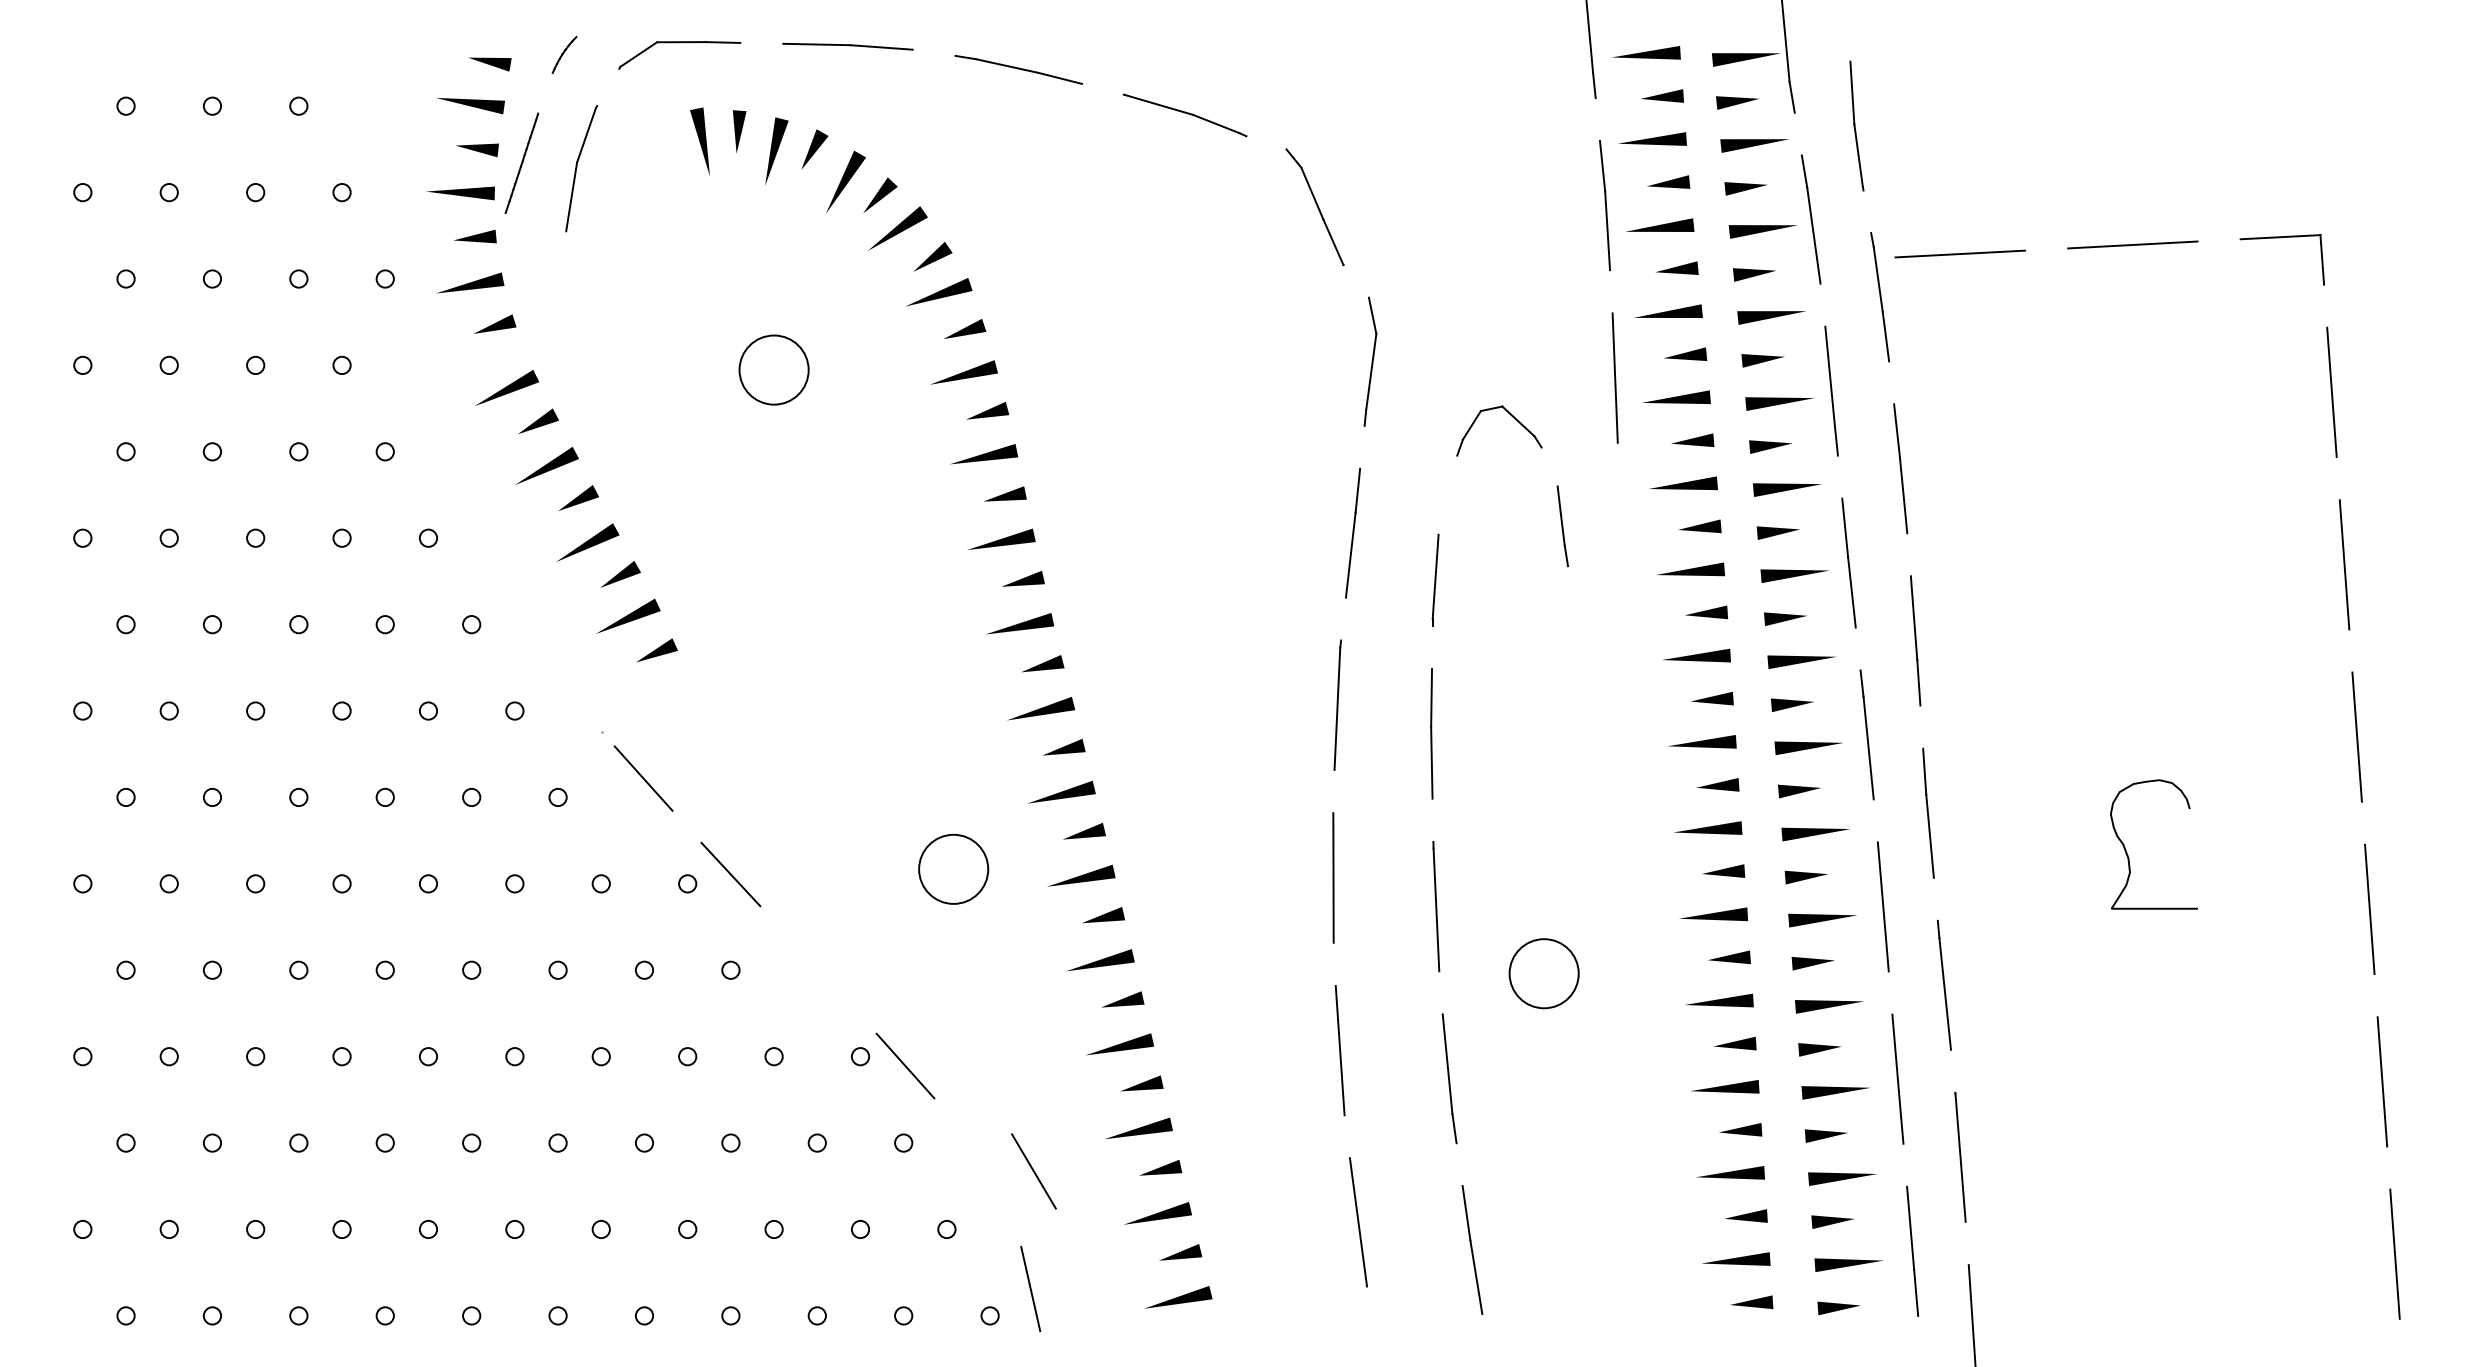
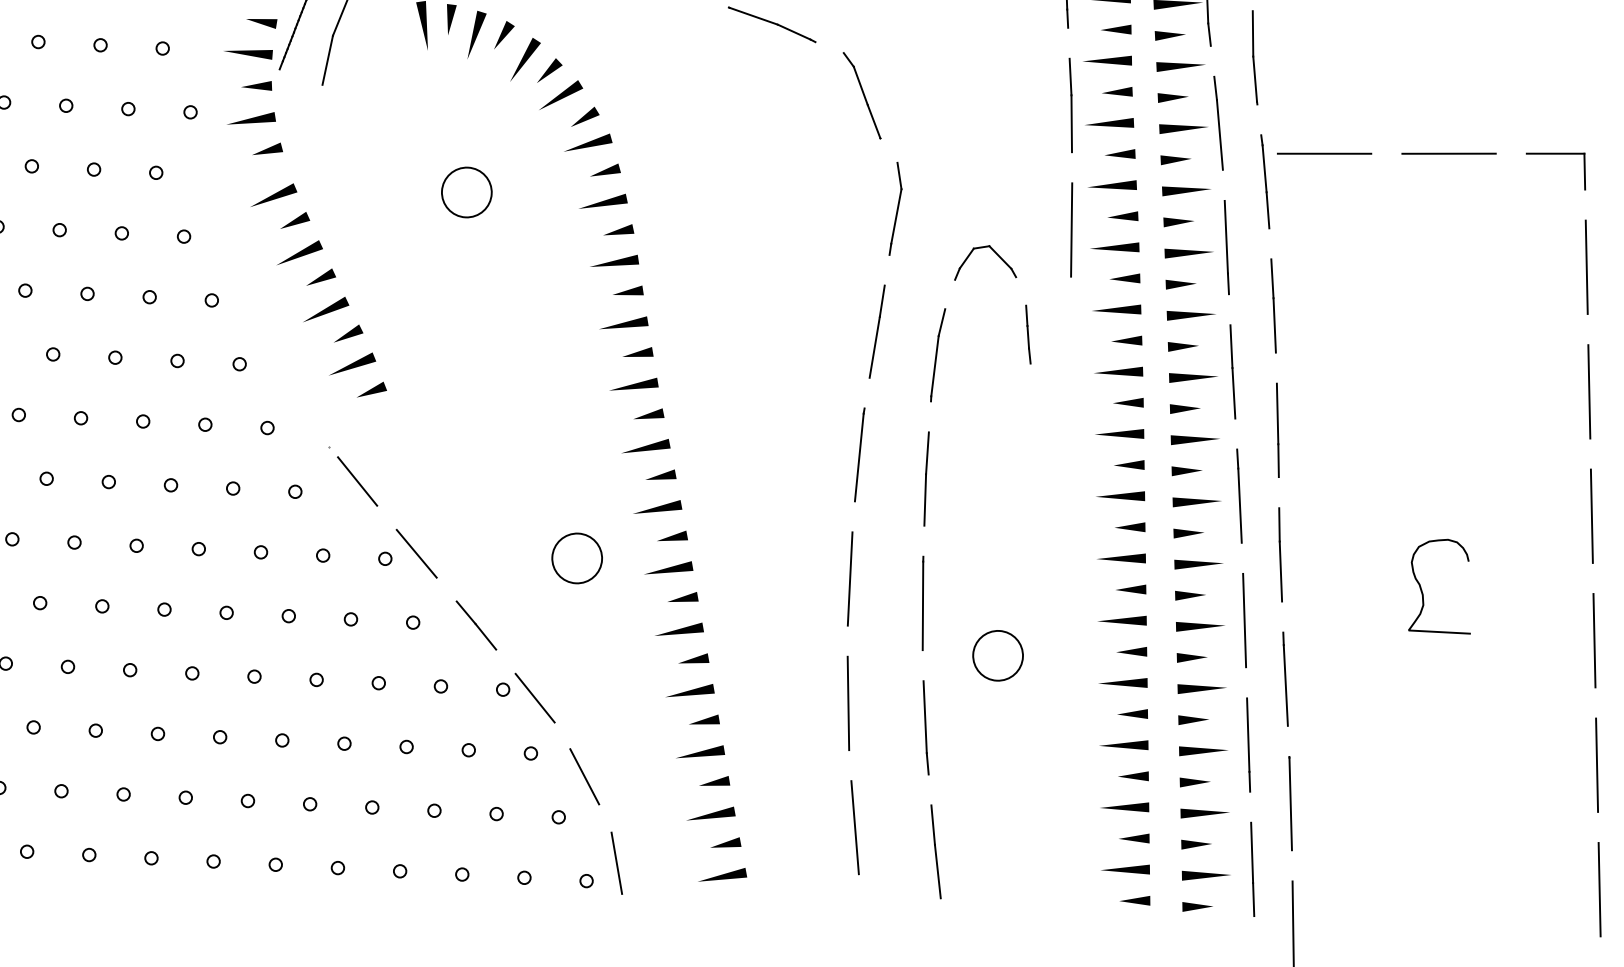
line: (1441, 515) -> (941, 322), added
line: (818, 969) -> (476, 625), added
line: (1033, 1171) -> (584, 776), moved

